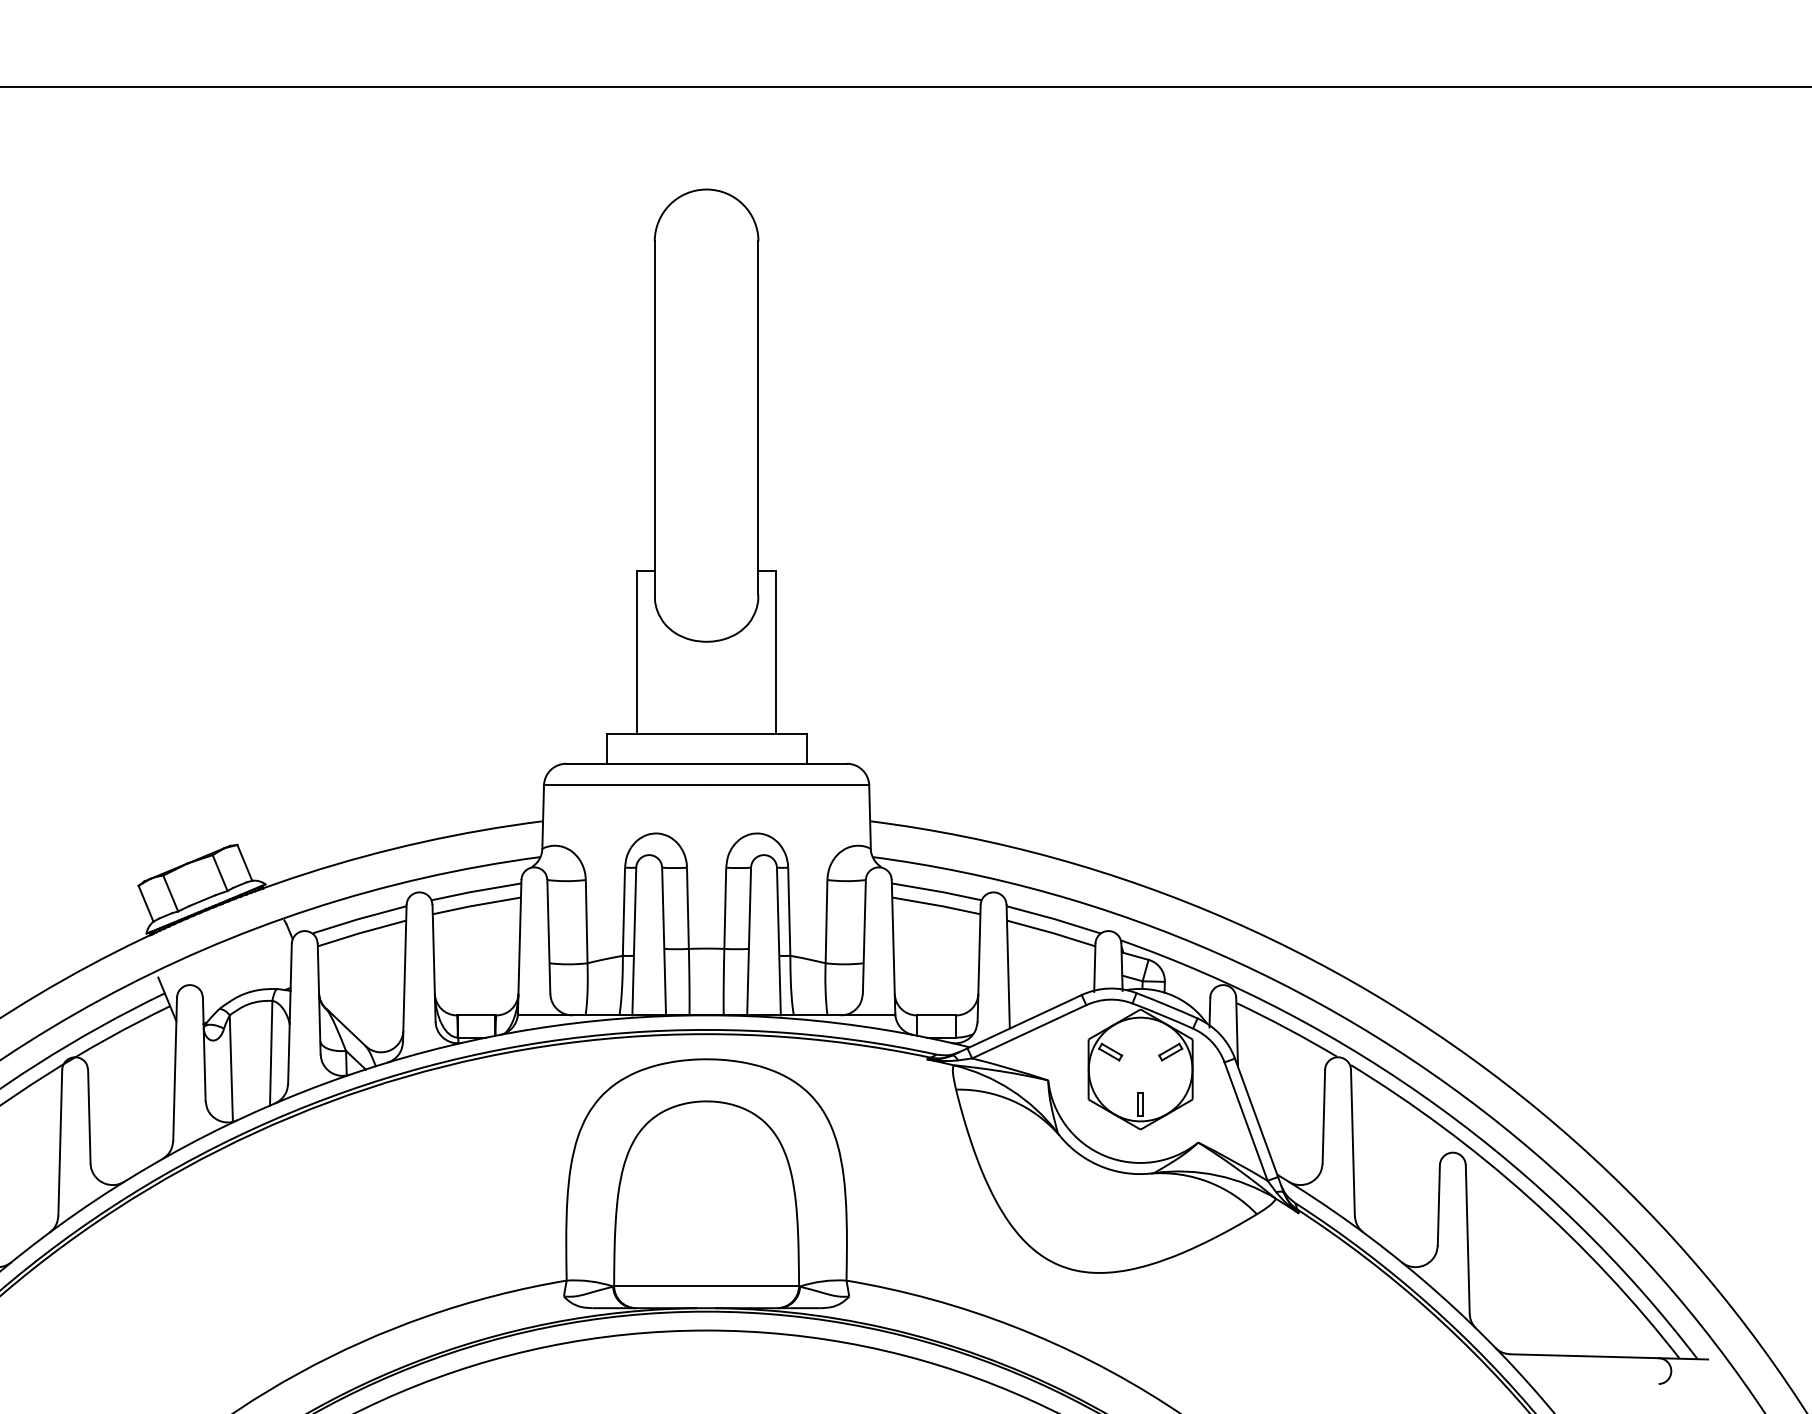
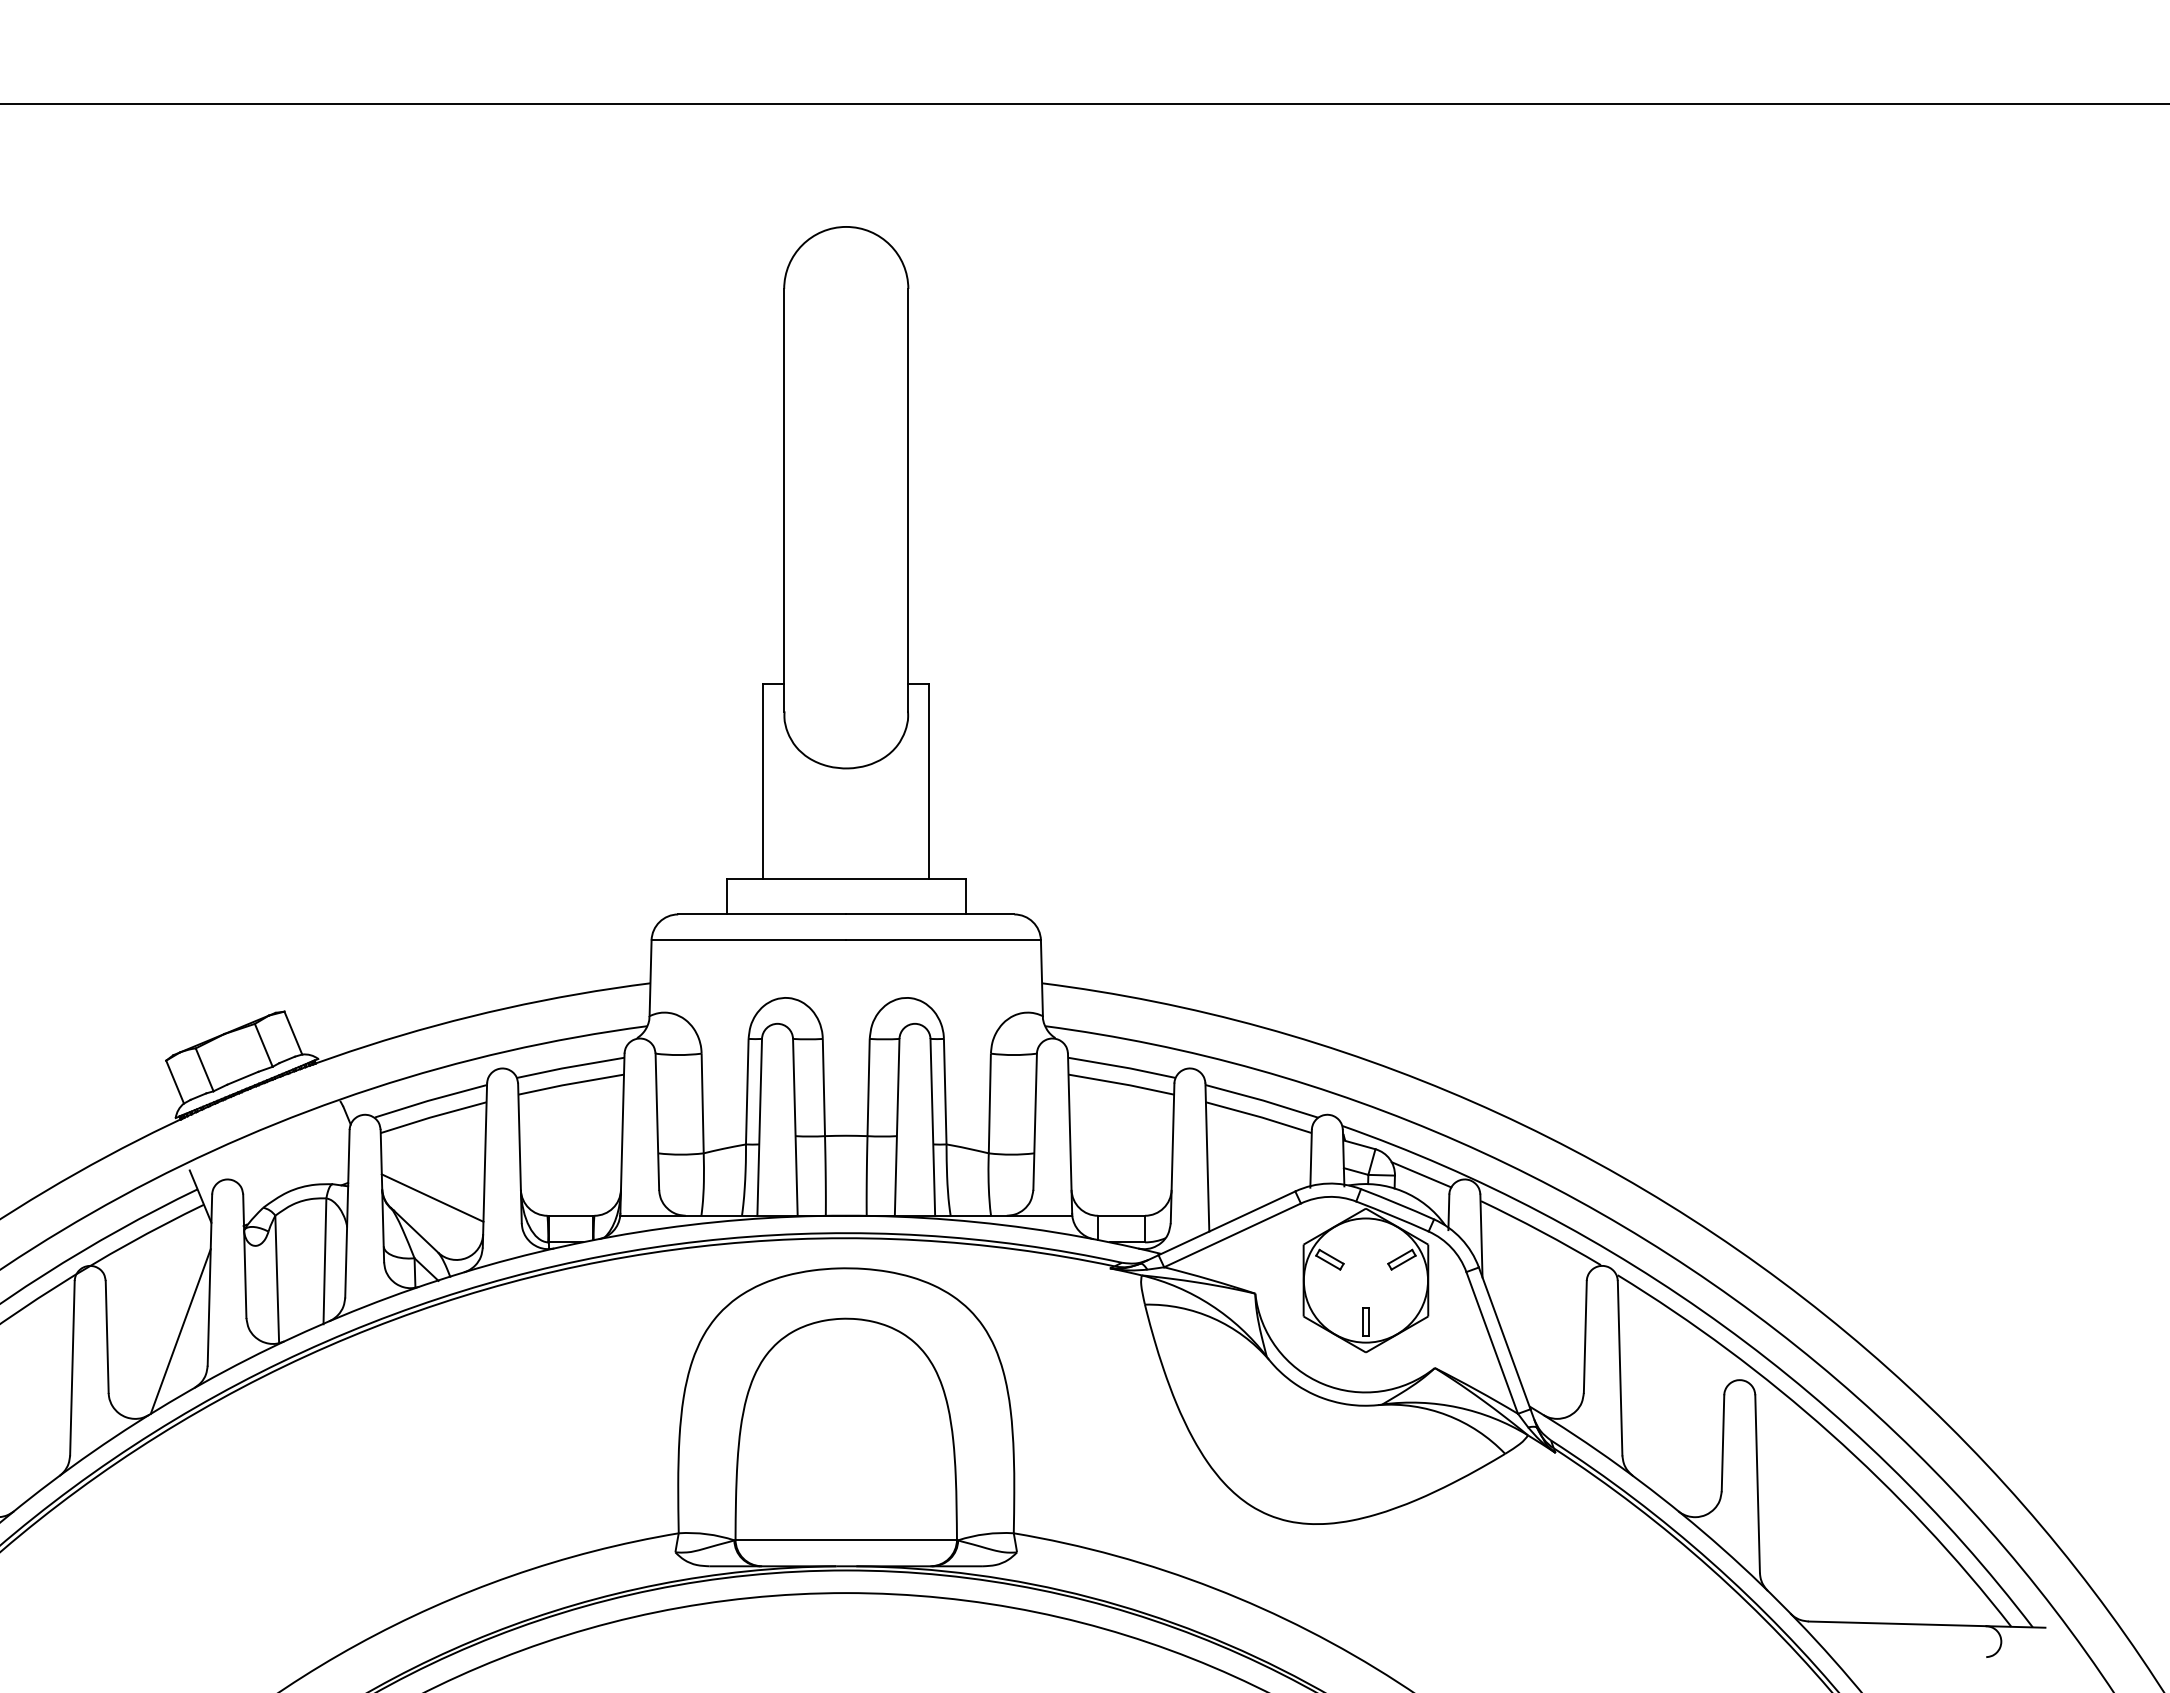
line: (1187, 980) -> (1421, 1174), added
line: (361, 1000) -> (432, 1197), added
line: (150, 1112) -> (180, 1331), added

